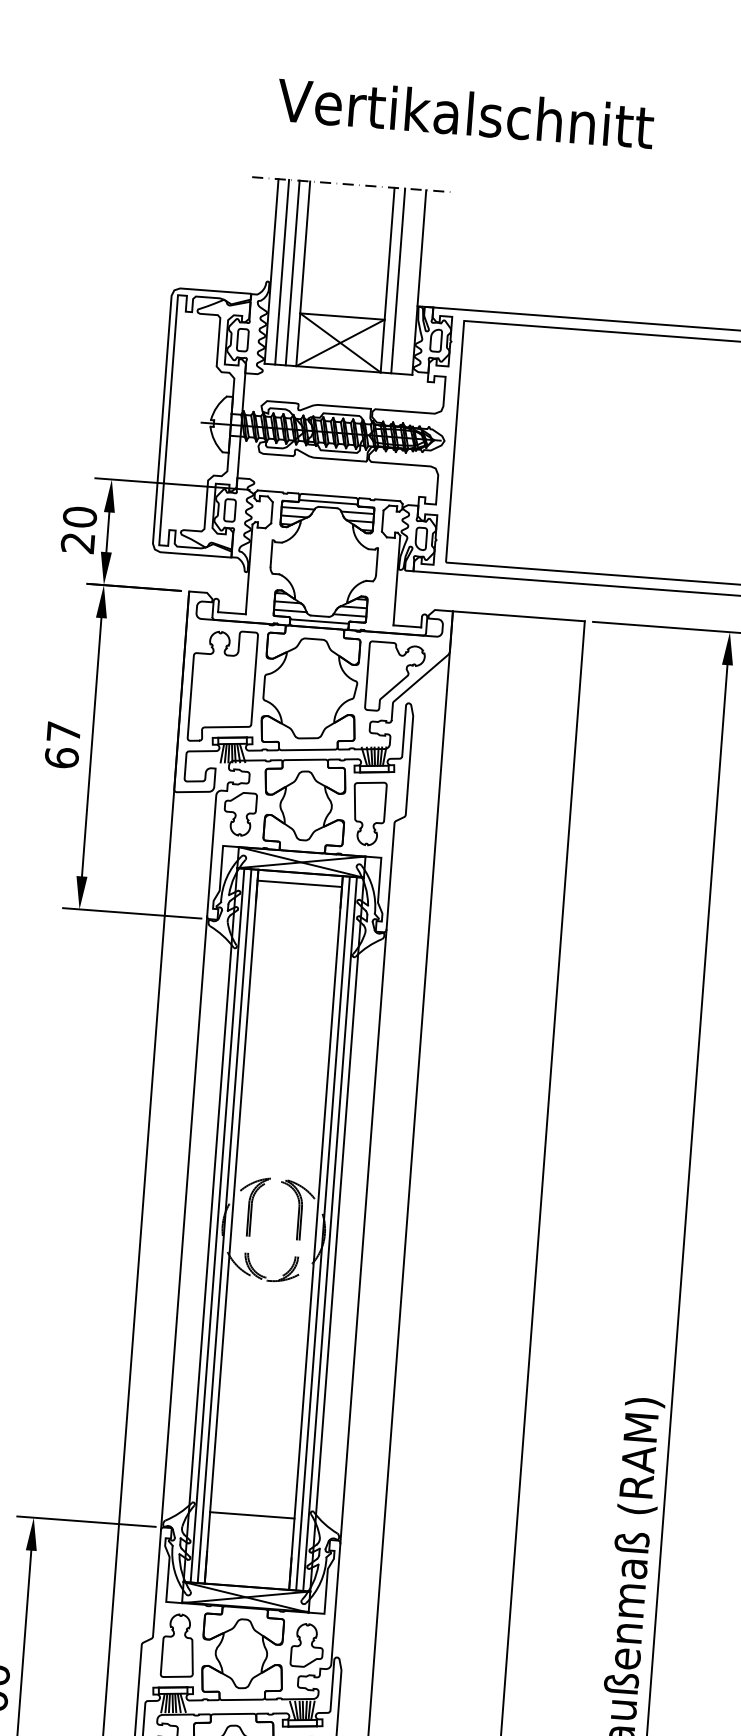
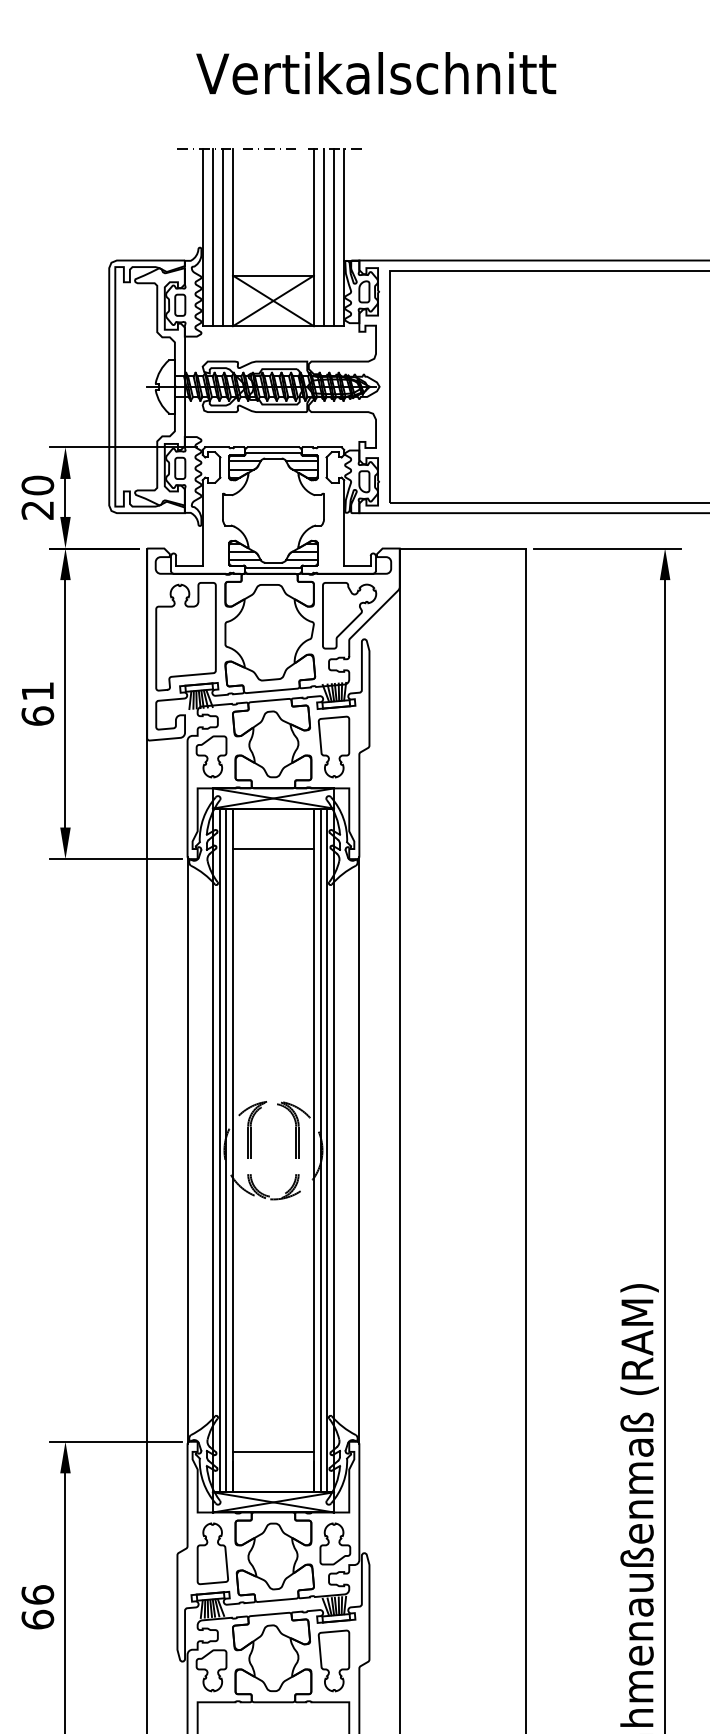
line: (409, 281) -> (334, 237), added
text: (63, 732) -> (37, 691), 67 -> 61
line: (299, 884) -> (273, 849), moved
line: (252, 1514) -> (273, 1451), moved

